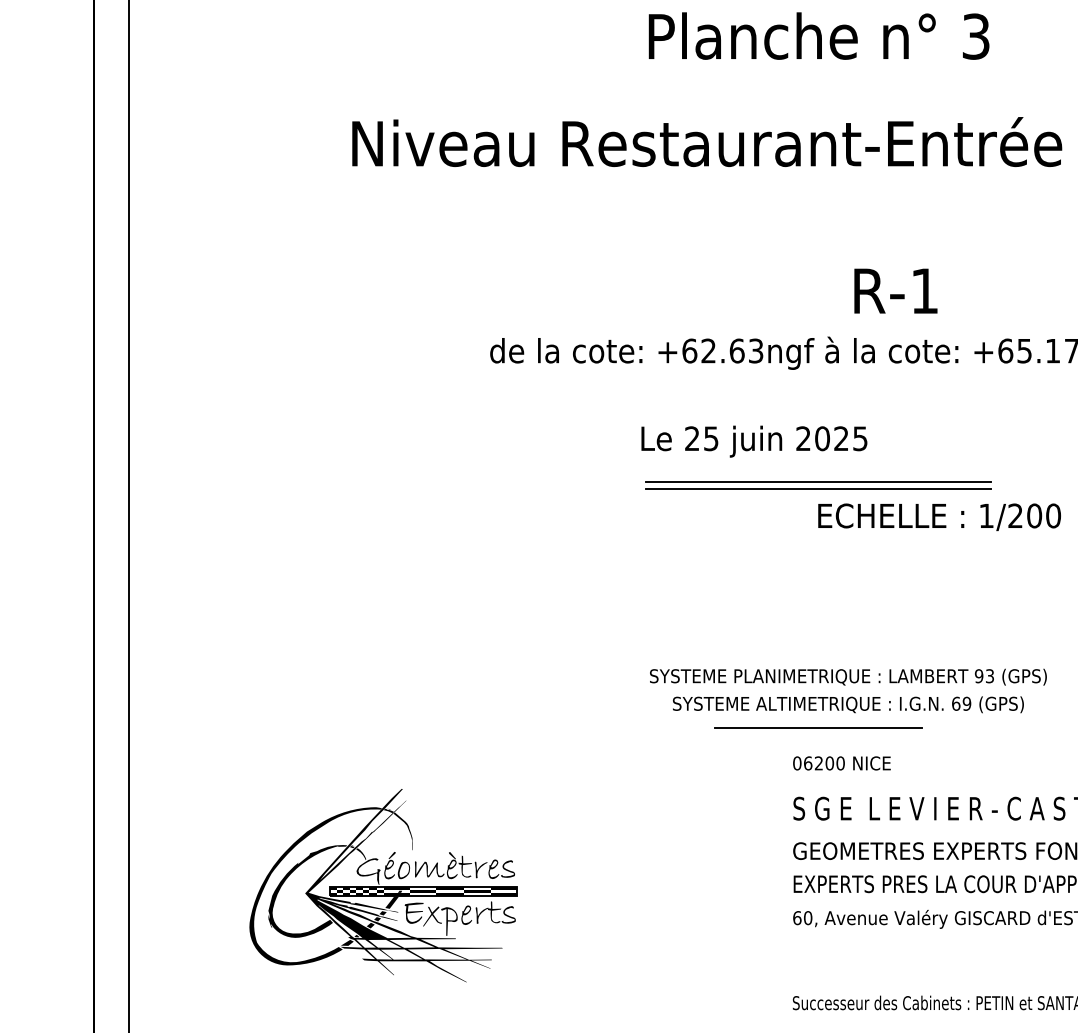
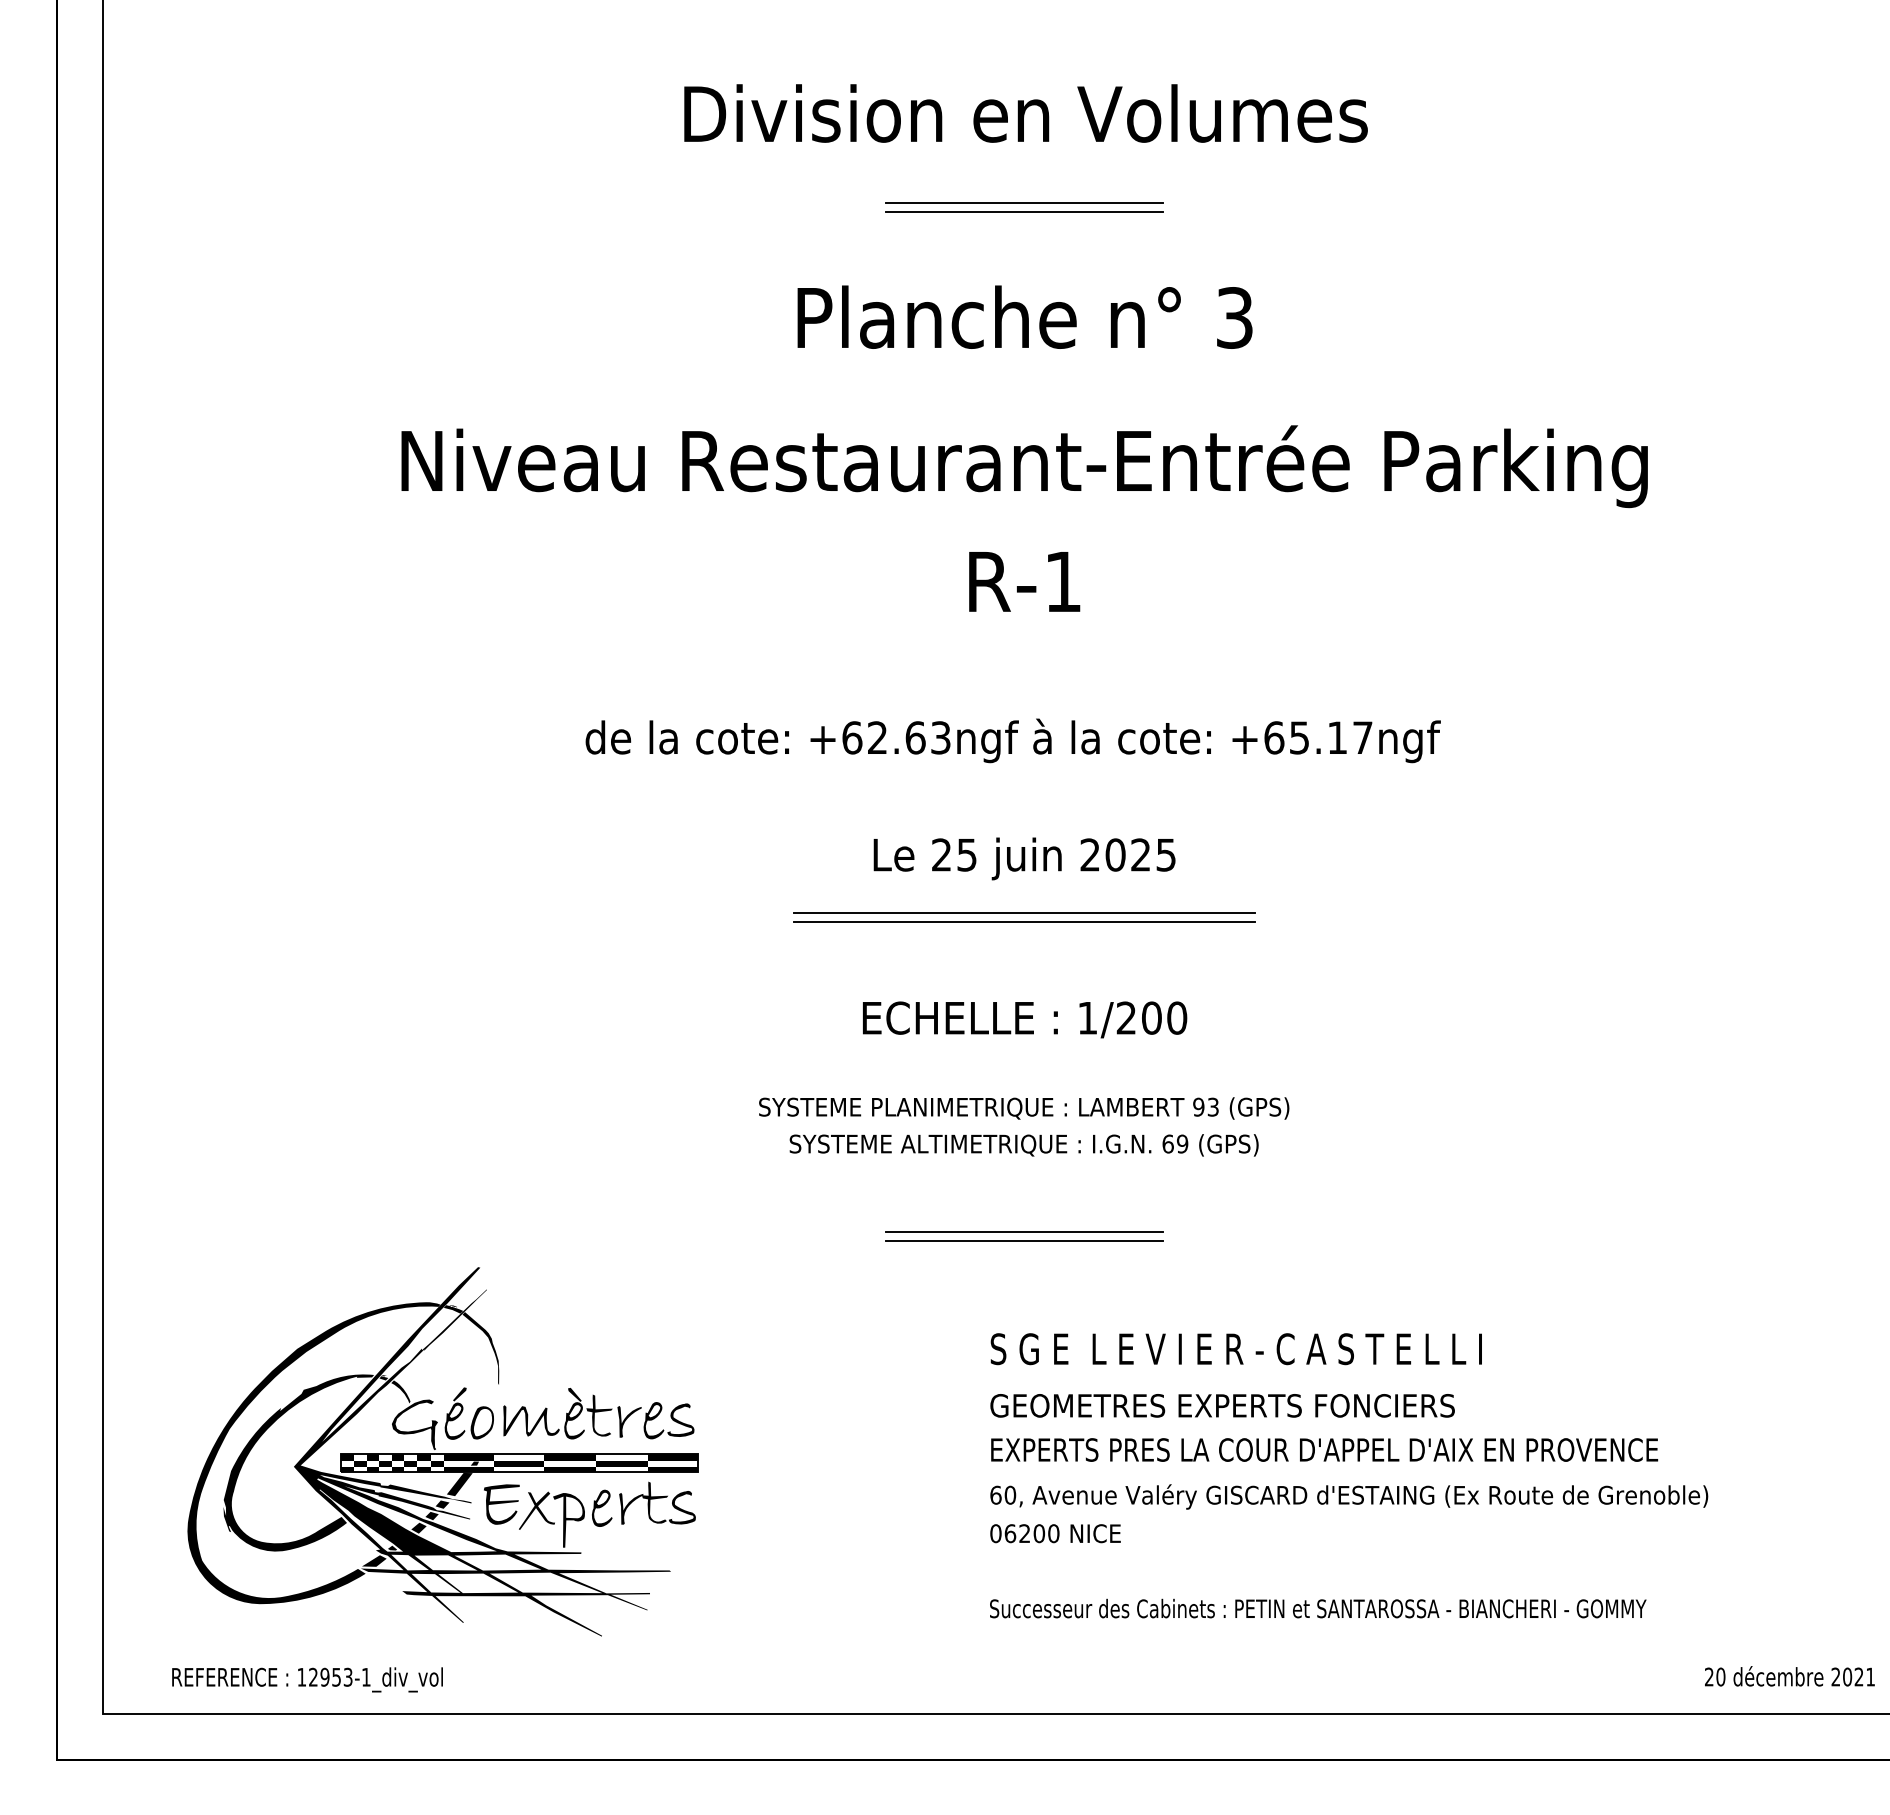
text: (895, 290) -> (1024, 581), moved
text: (754, 441) -> (1024, 858), moved
text: (939, 516) -> (1025, 1019), moved
text: (848, 690) -> (1024, 1126), moved
line: (818, 720) -> (1024, 1231), added
text: (841, 763) -> (1055, 1533), moved
part: (382, 885) -> (442, 1451), size x1.43

